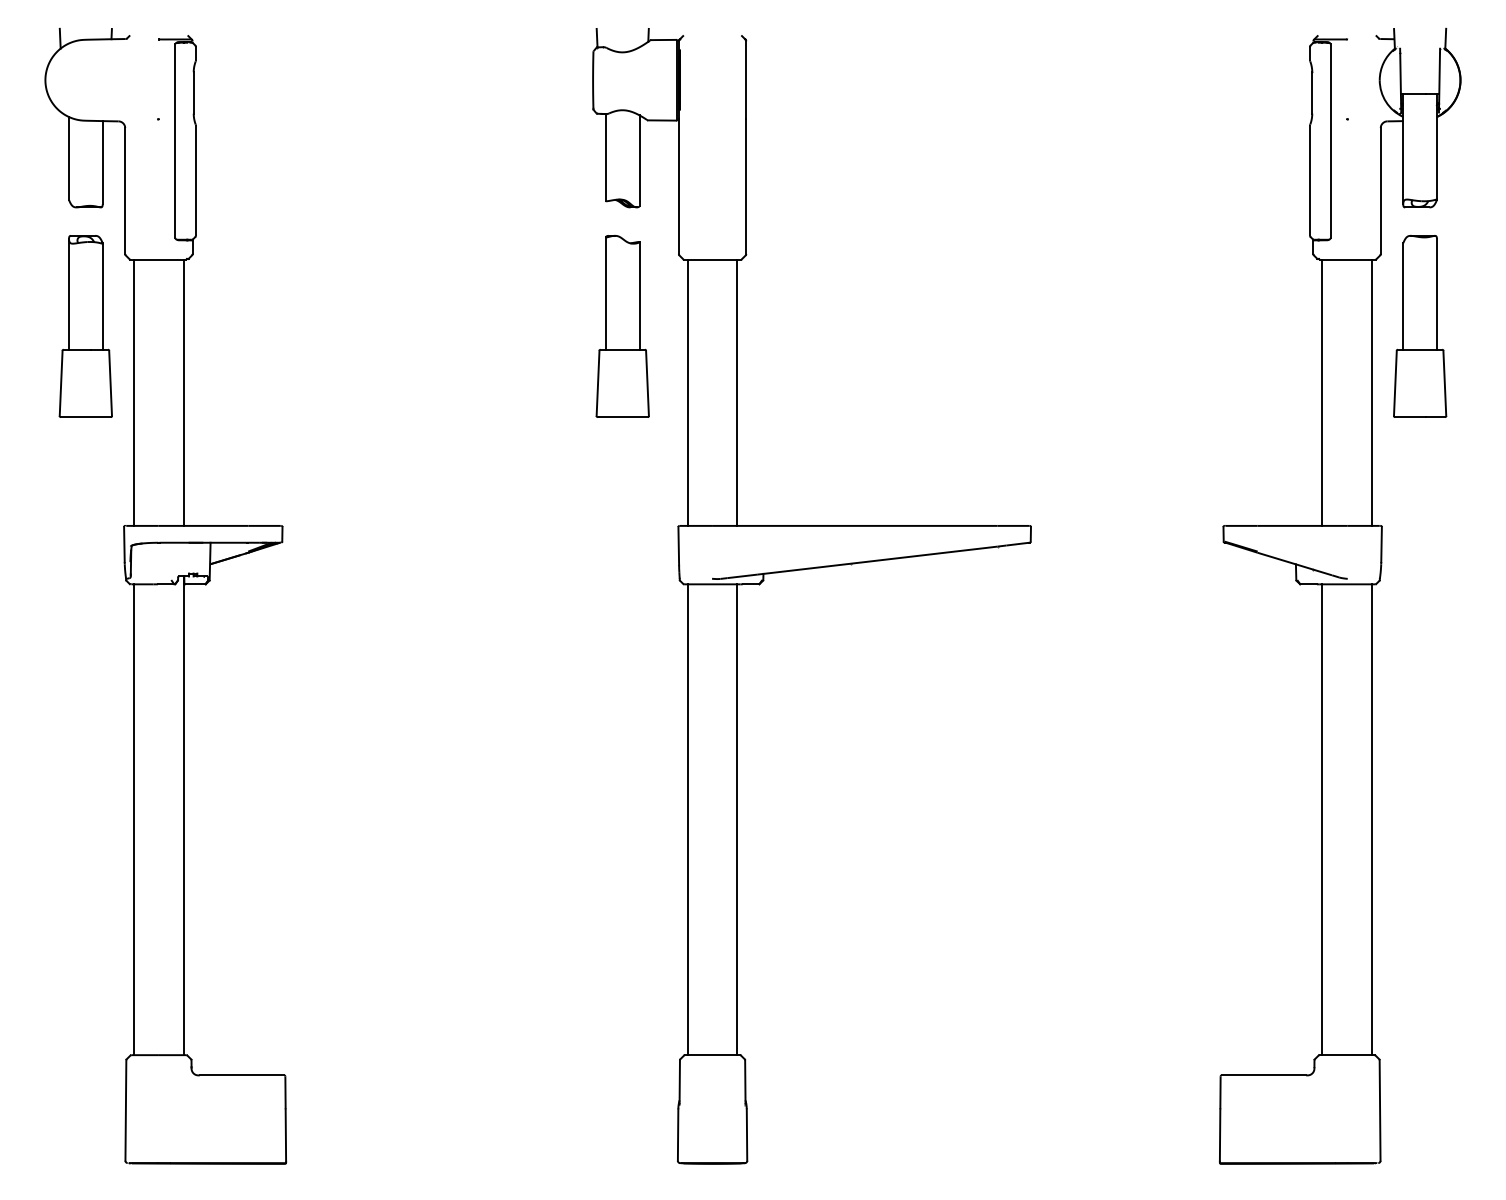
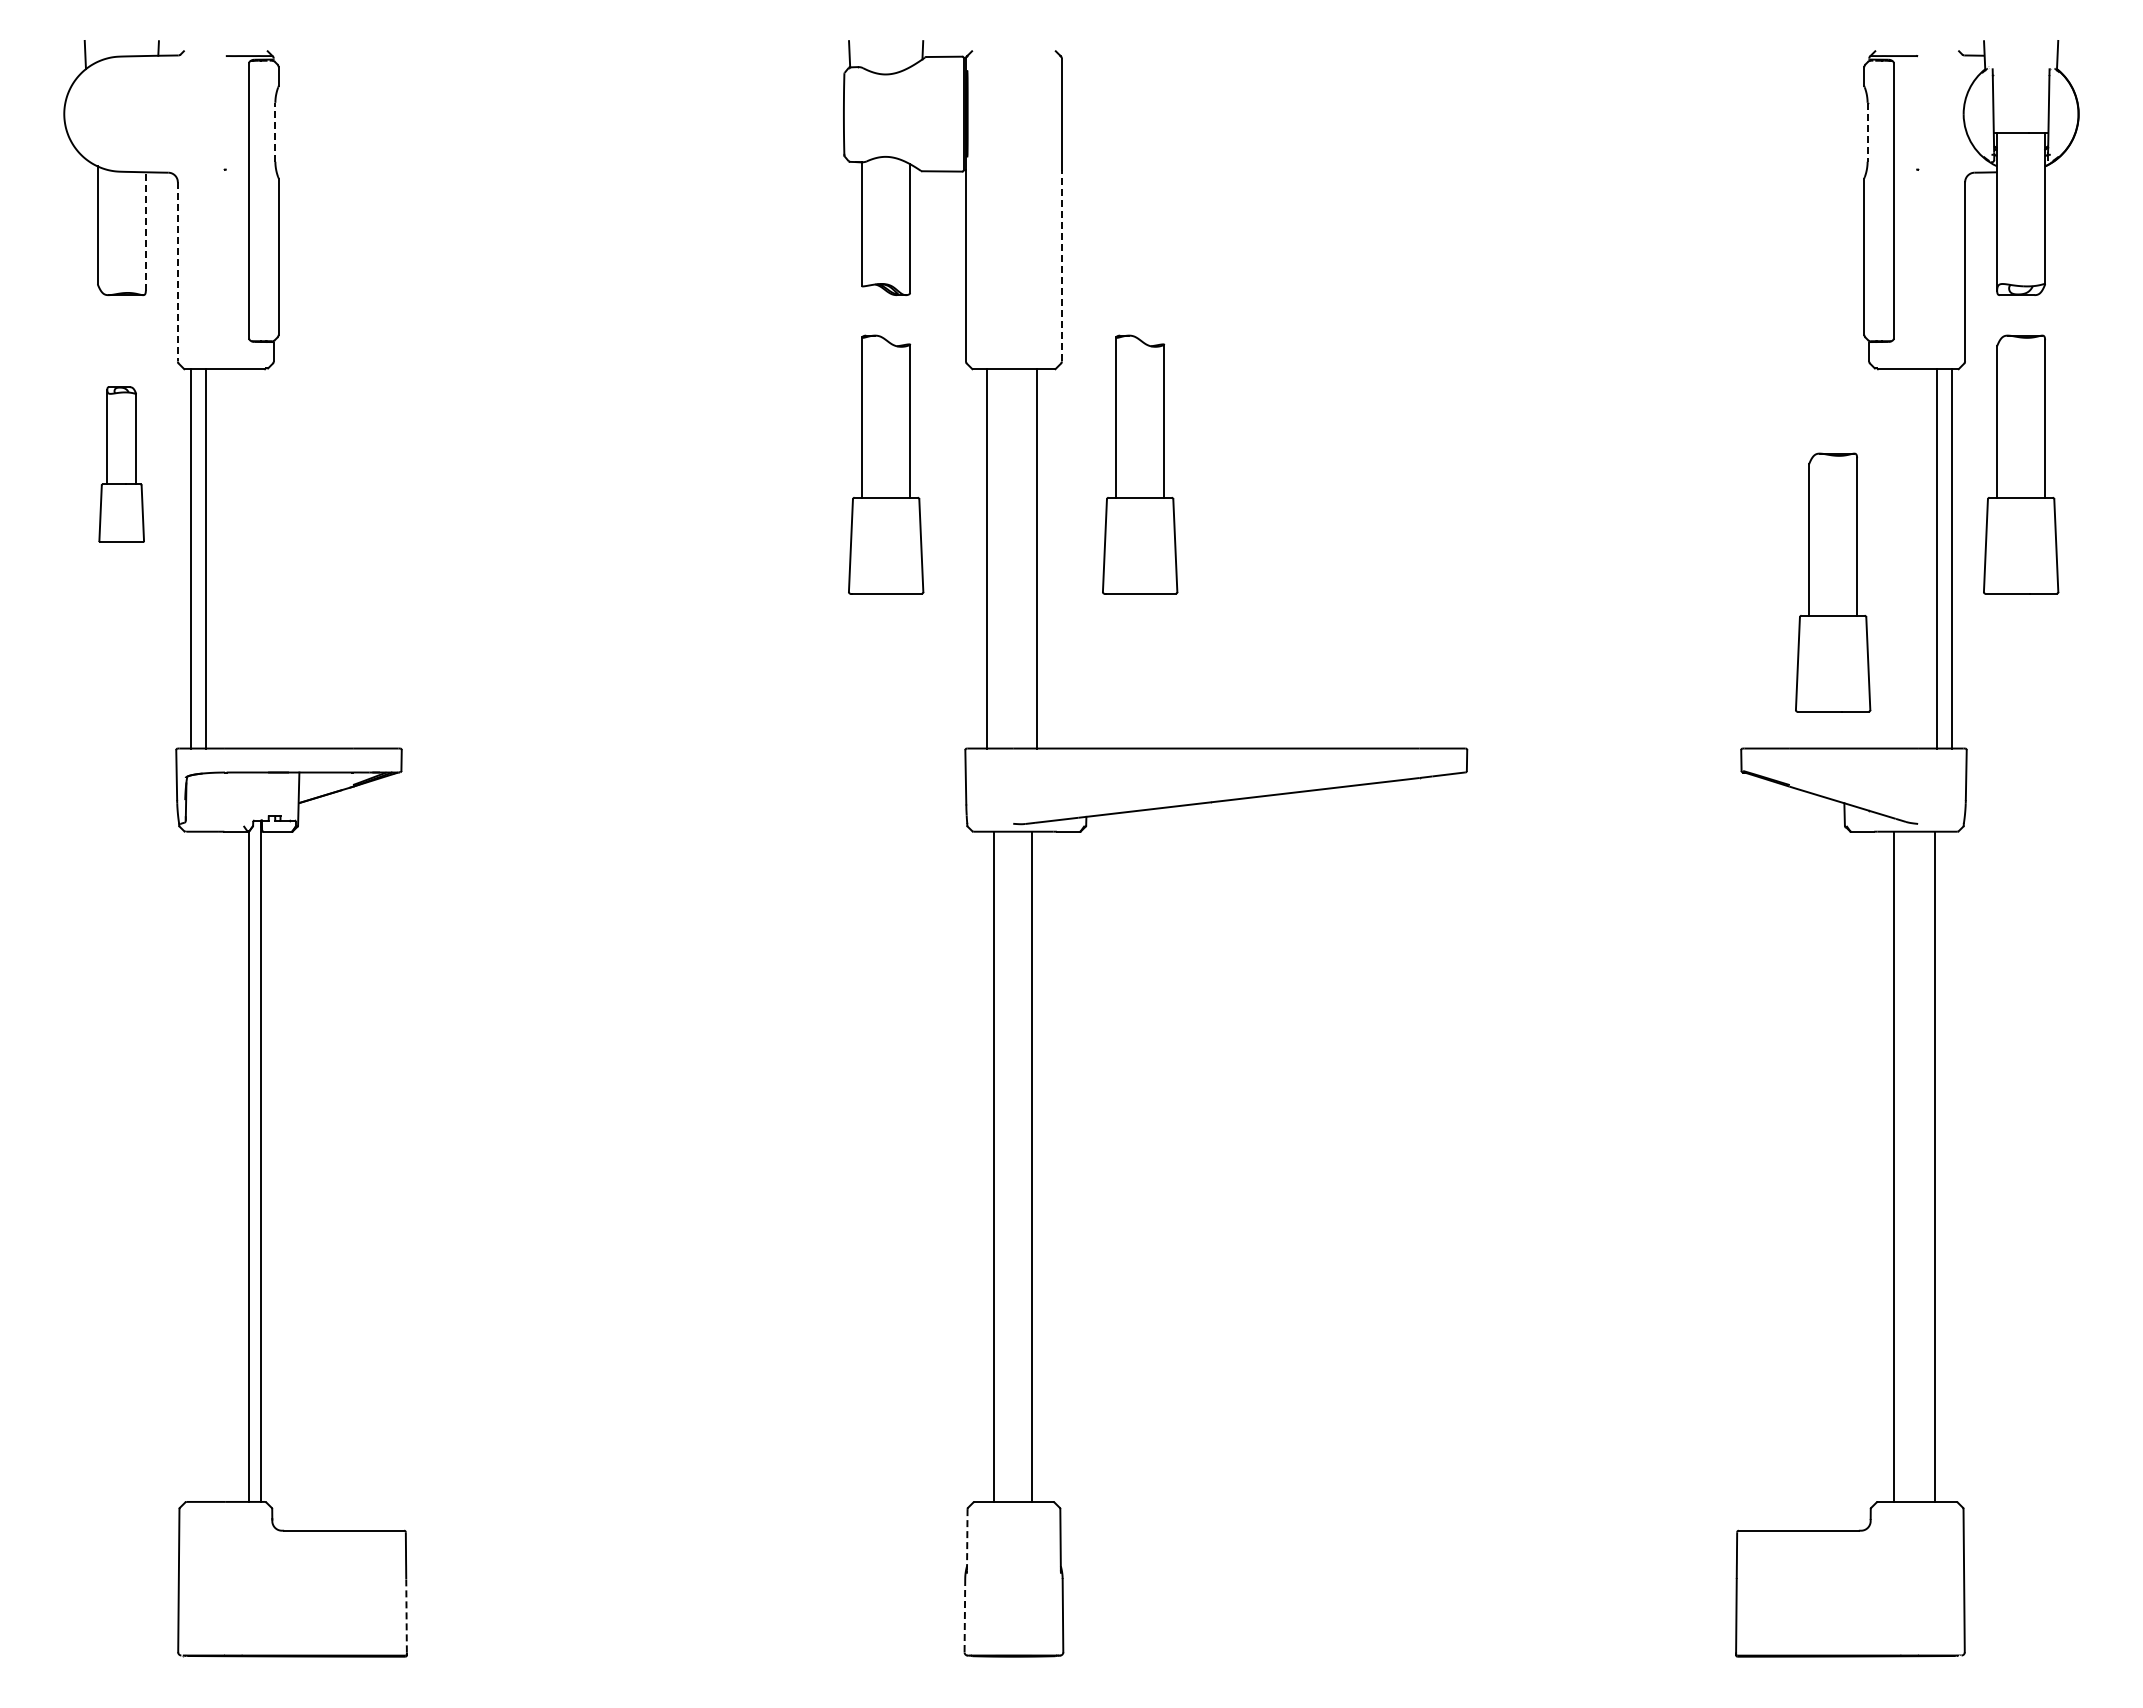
line: (193, 92) -> (275, 131), solid -> dashed
line: (1312, 93) -> (1867, 132), solid -> dashed
line: (102, 162) -> (145, 231), solid -> dashed
line: (745, 186) -> (1061, 265), solid -> dashed
line: (124, 190) -> (177, 271), solid -> dashed
part: (85, 326) -> (121, 464), size x0.6
part: (801, 326) -> (1140, 464), added
line: (183, 392) -> (205, 558), moved
line: (687, 392) -> (1036, 558), moved
line: (736, 392) -> (986, 558), moved
line: (1322, 392) -> (1937, 558), moved
part: (1288, 409) -> (1833, 582), added
line: (134, 819) -> (248, 1166), moved
line: (687, 819) -> (1031, 1166), moved
line: (736, 819) -> (993, 1166), moved
line: (1322, 819) -> (1935, 1166), moved
line: (1371, 819) -> (1894, 1166), moved
line: (679, 1081) -> (967, 1539), solid -> dashed
line: (285, 1134) -> (406, 1615), solid -> dashed
line: (677, 1134) -> (964, 1615), solid -> dashed

